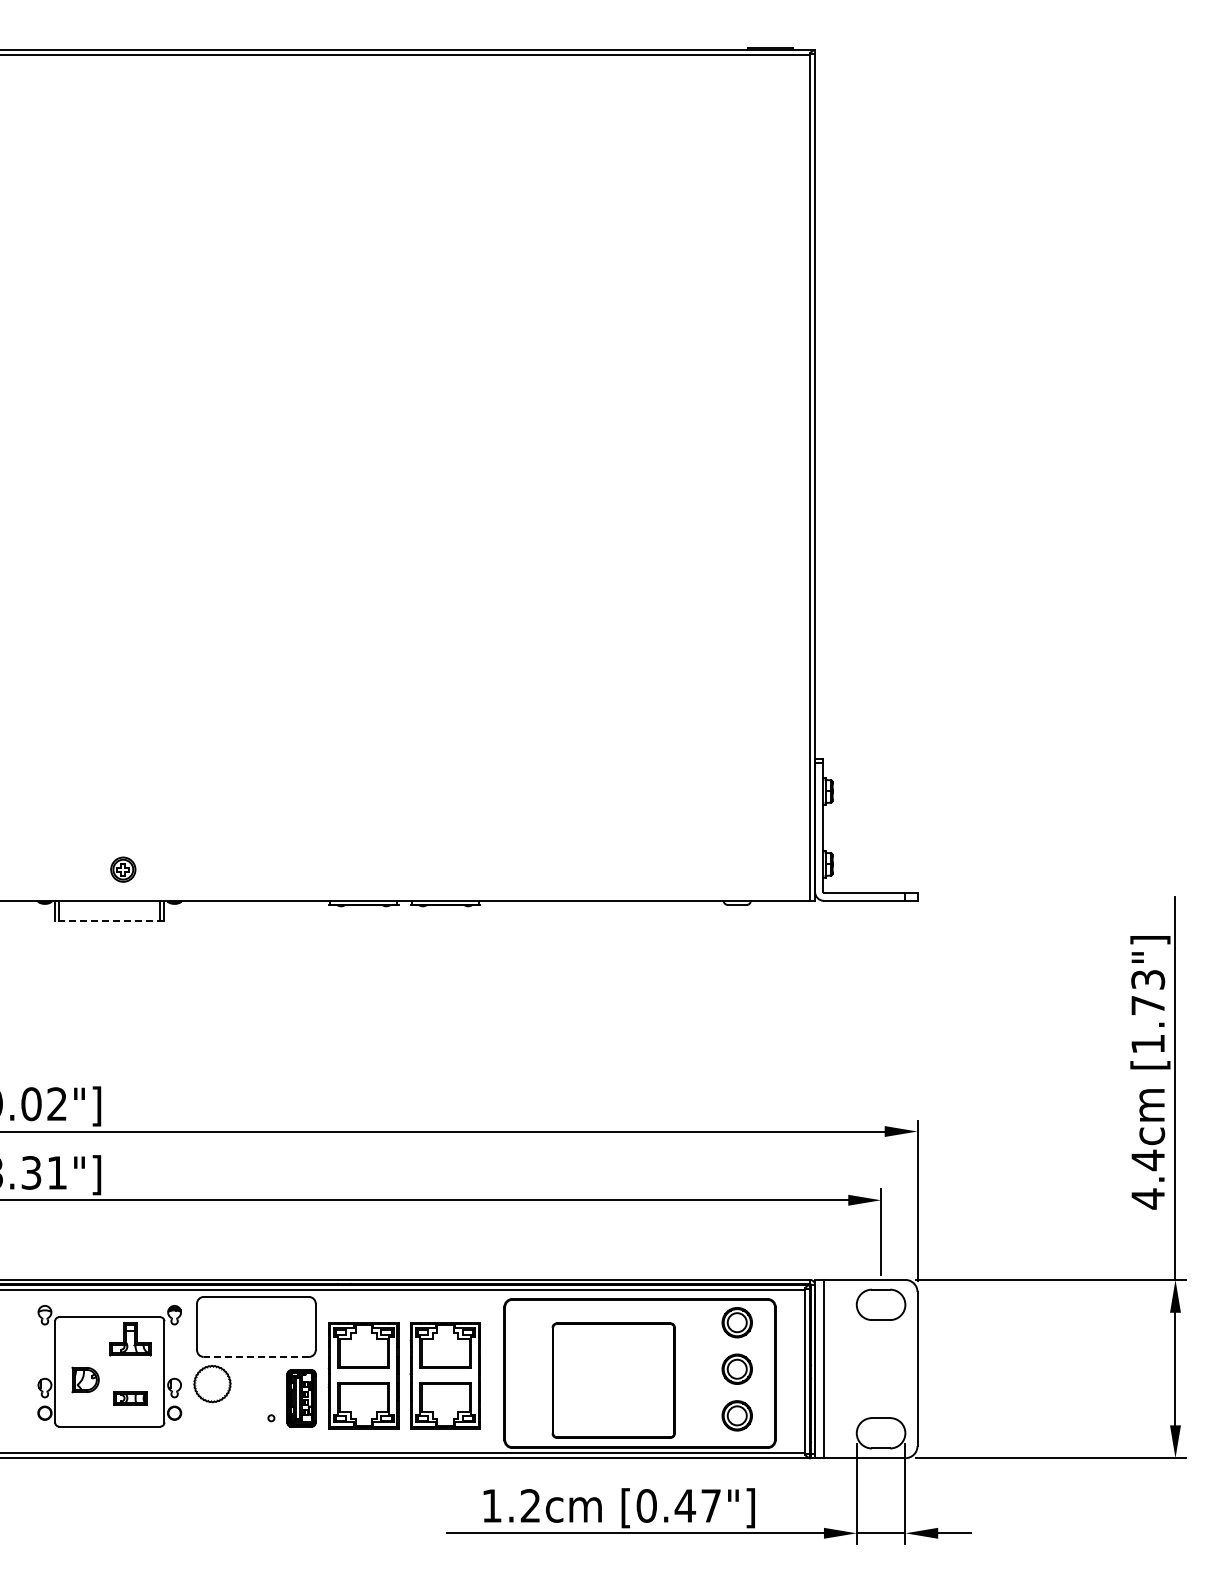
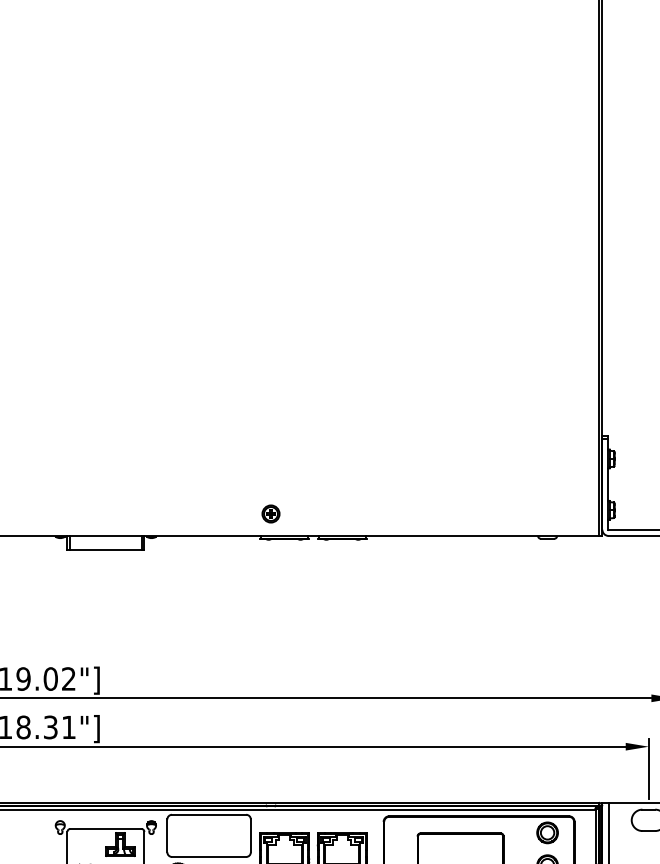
part: (123, 869) -> (271, 513), moved
line: (109, 921) -> (105, 550), dashed -> solid
line: (256, 1356) -> (209, 856), dashed -> solid

